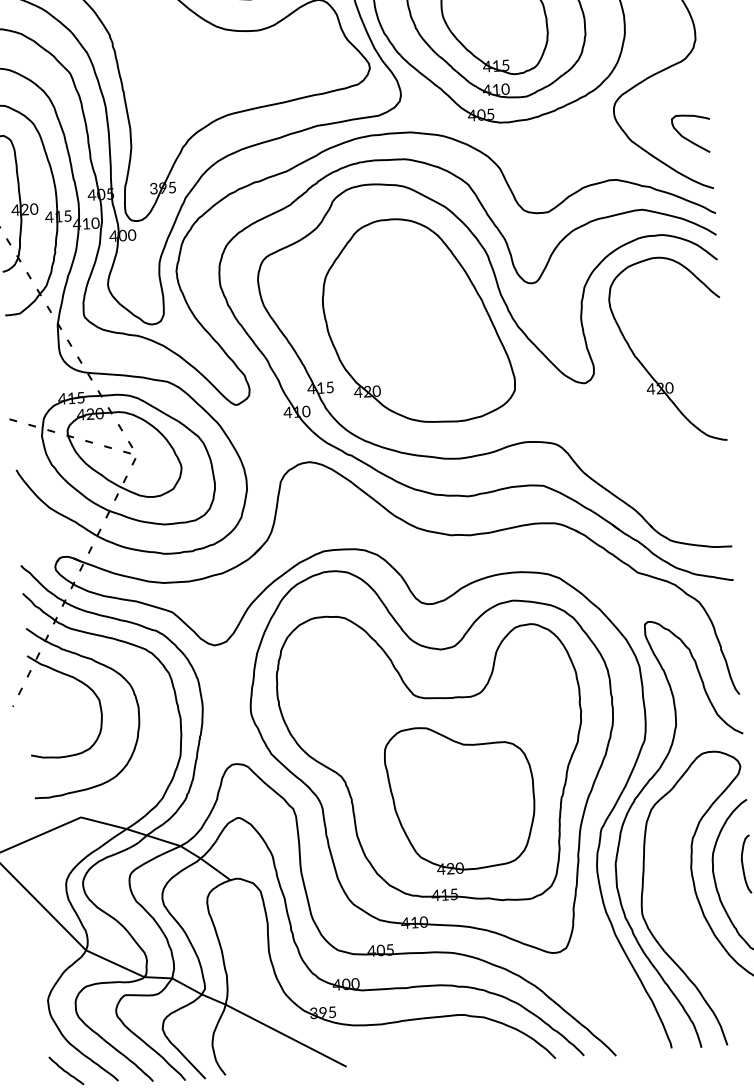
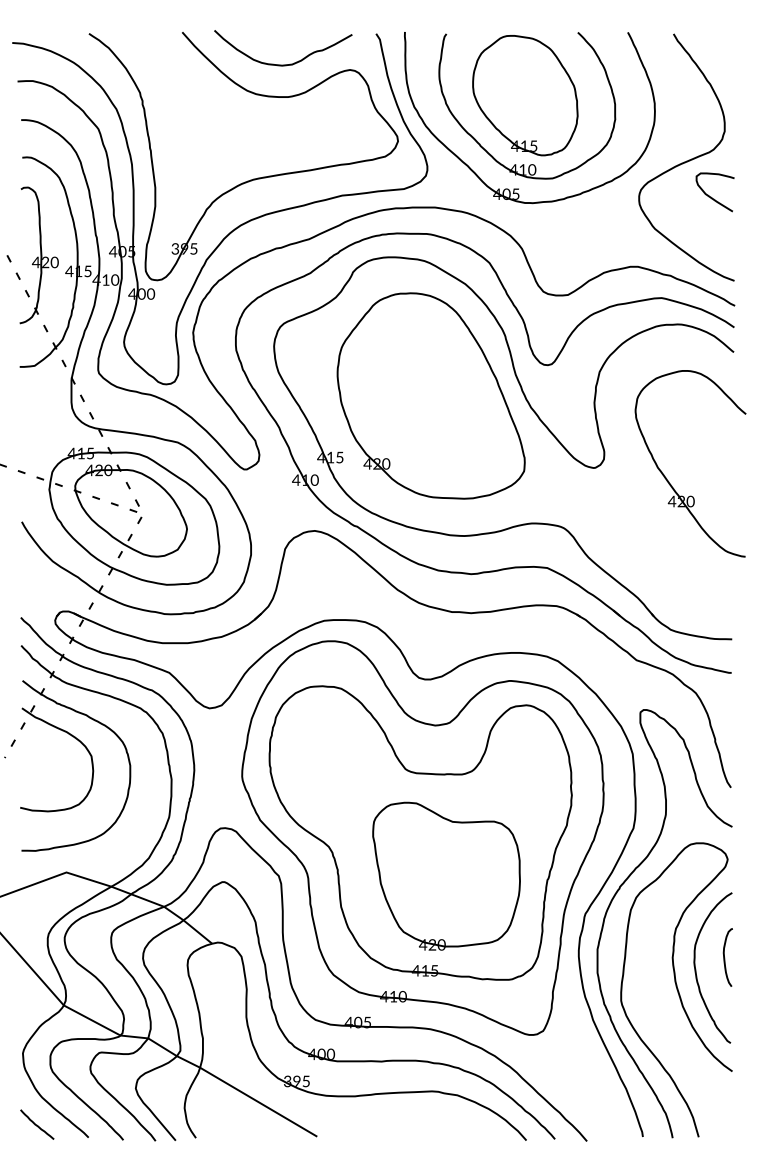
curve: (687, 138) -> (711, 196), moved
part: (647, 369) -> (669, 481), moved

